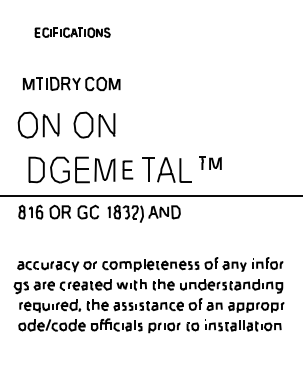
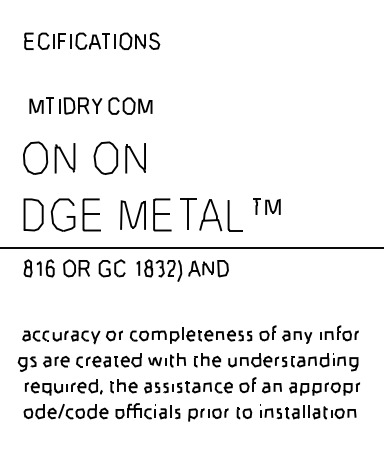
part: (72, 32) -> (92, 40), size x1.43
part: (58, 169) -> (61, 214), moved
part: (128, 169) -> (162, 214), size x1.43

